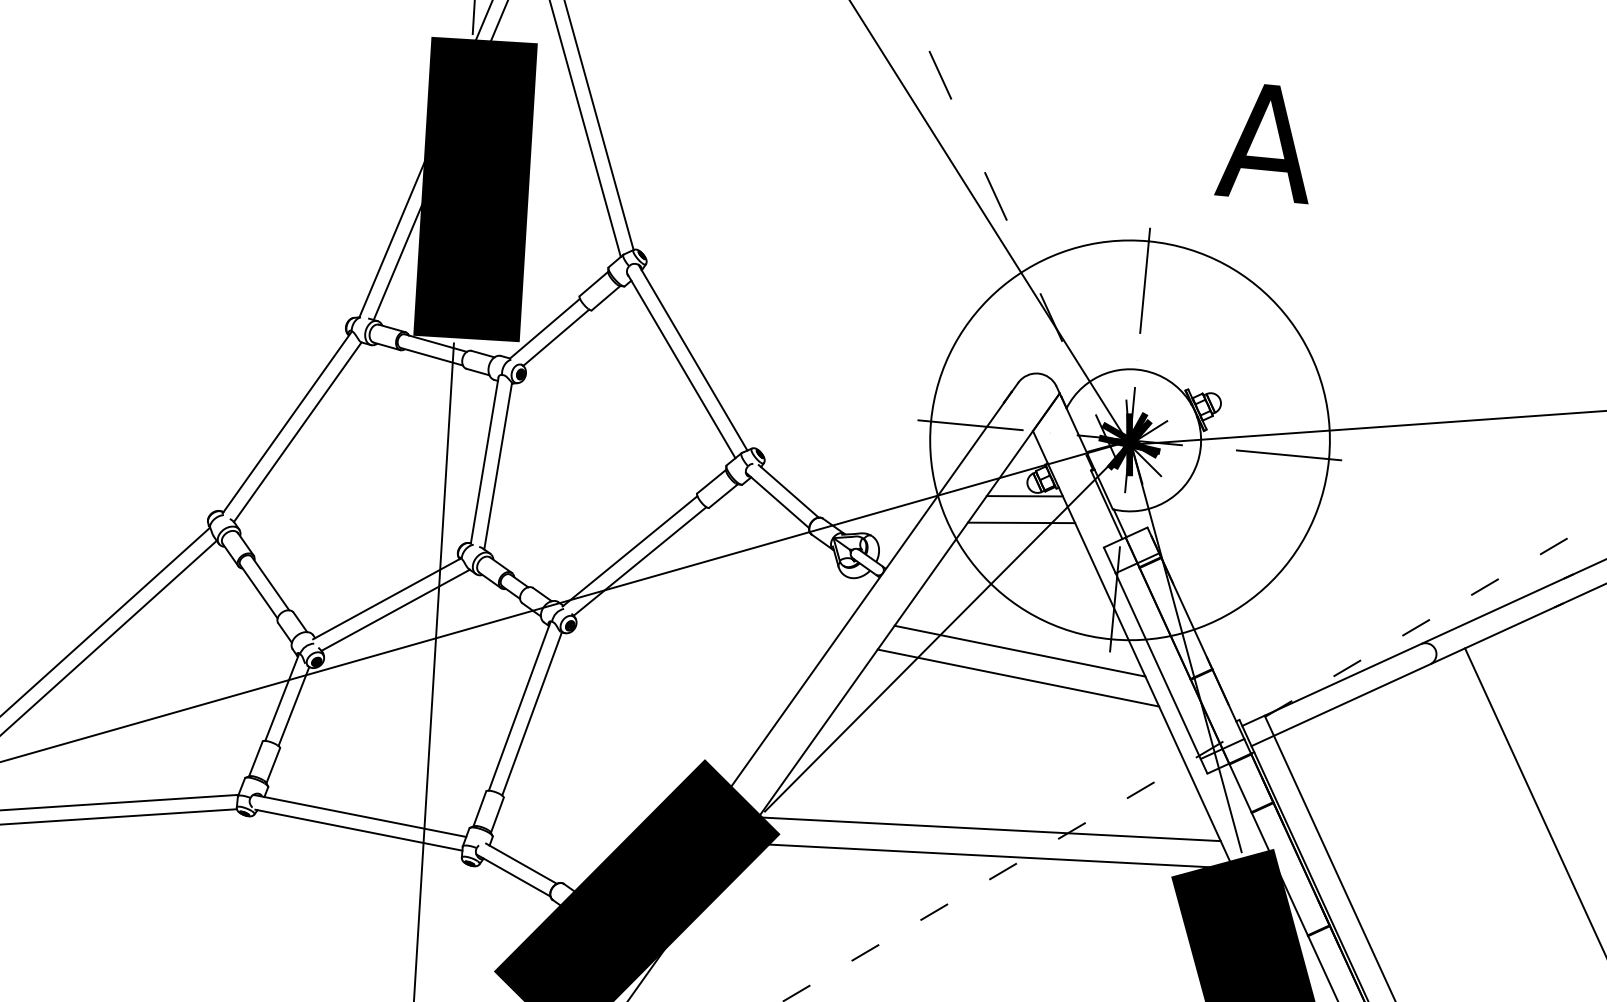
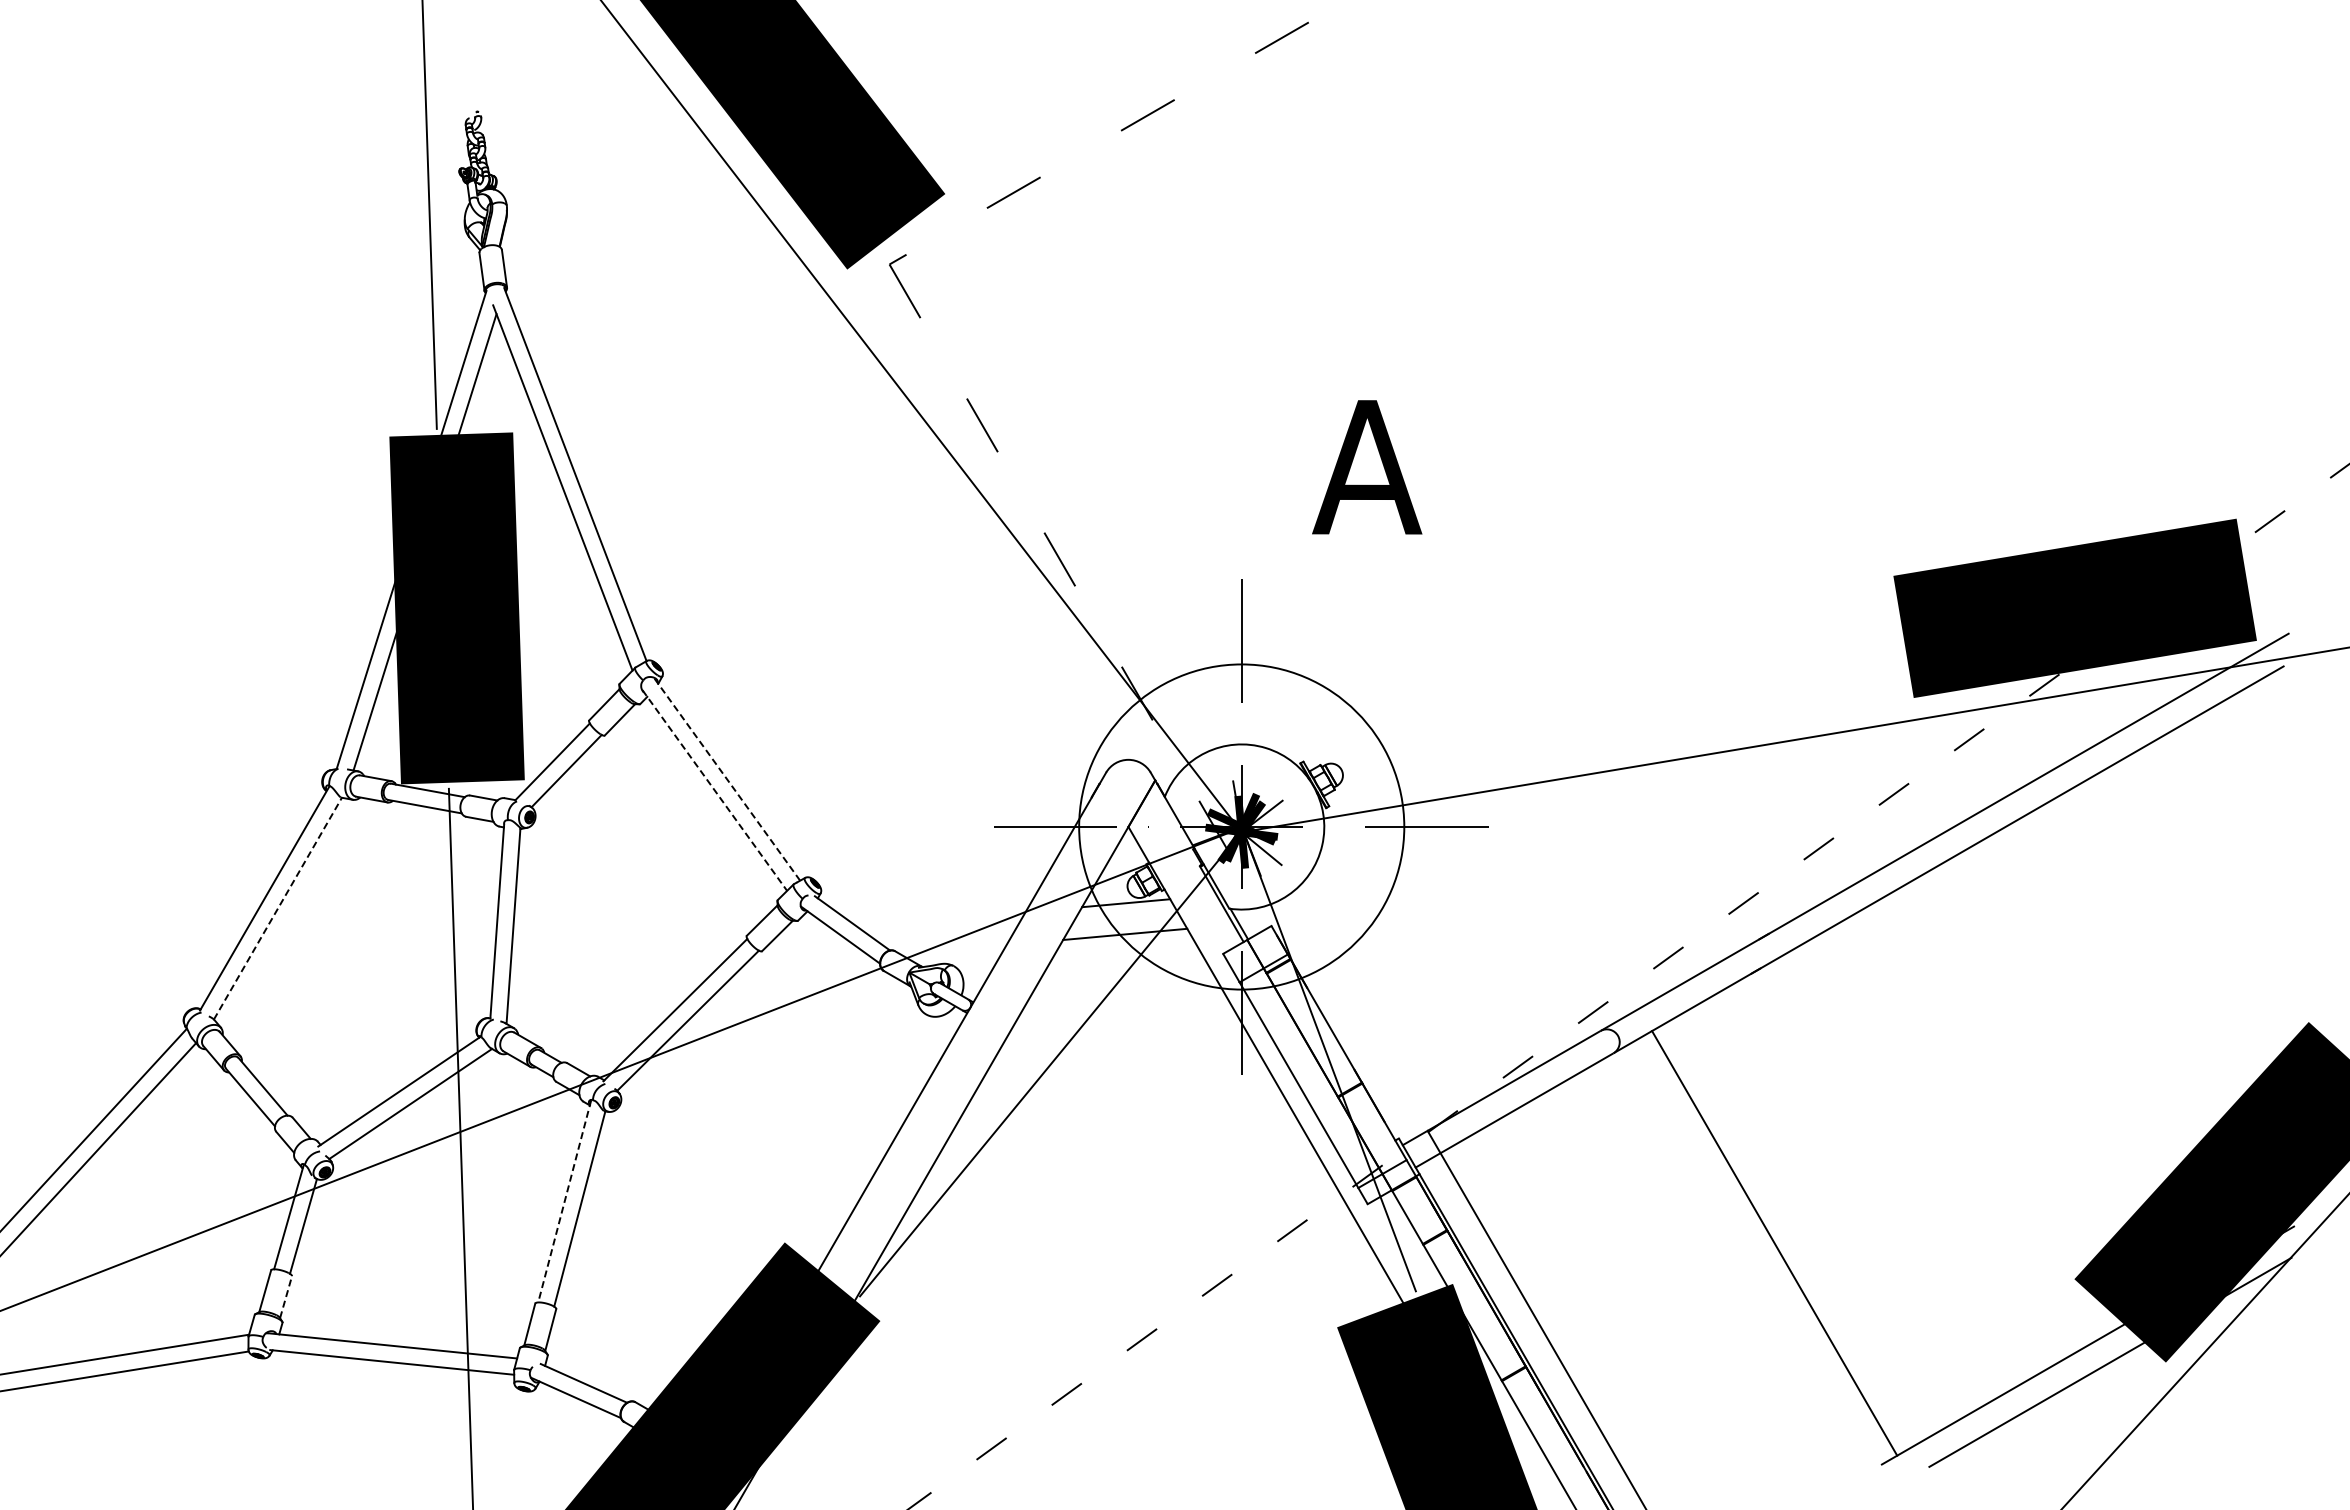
line: (692, 357) -> (726, 778), solid -> dashed
line: (681, 366) -> (714, 790), solid -> dashed
line: (298, 432) -> (278, 908), solid -> dashed
circle: (1129, 439) -> (1241, 826), size x0.7
line: (1020, 650) -> (1137, 1082), removed
line: (1018, 677) -> (1138, 1113), removed
line: (519, 706) -> (564, 1201), solid -> dashed
line: (273, 766) -> (286, 1297), solid -> dashed
line: (989, 828) -> (1121, 1291), removed
line: (985, 855) -> (1120, 1323), removed

